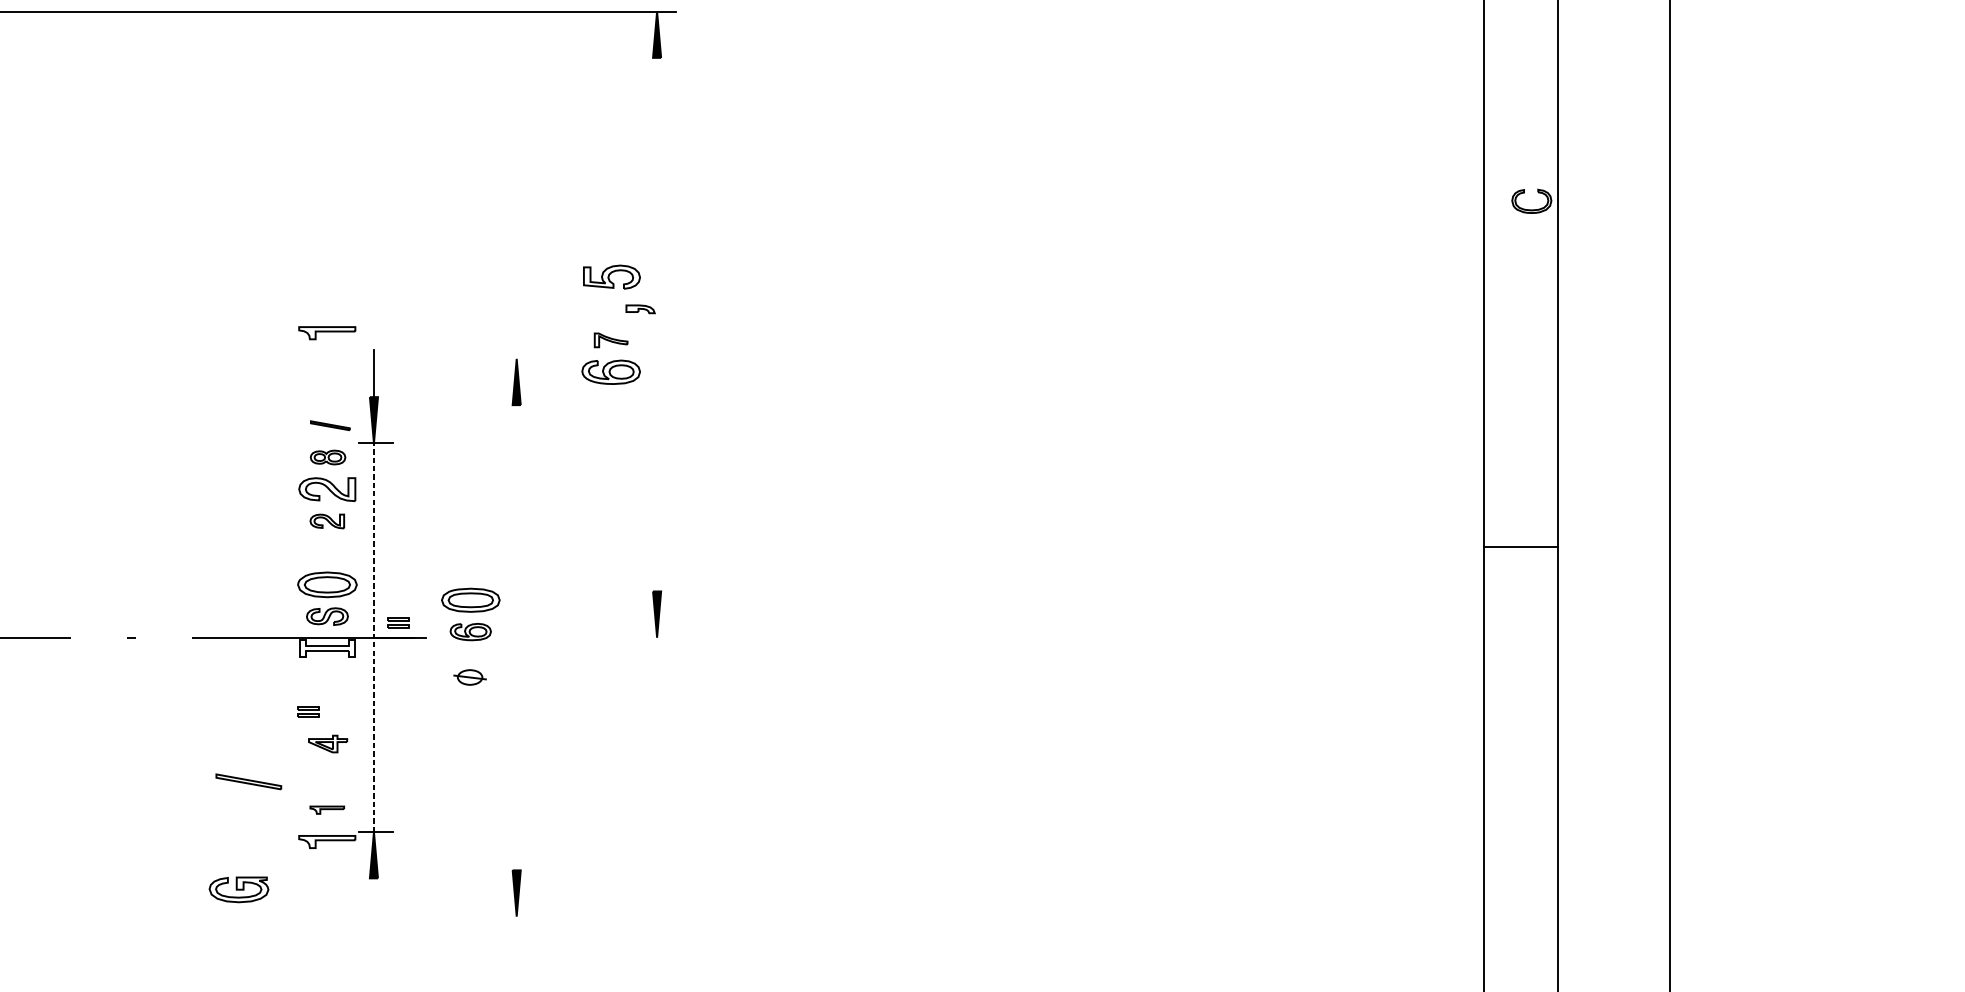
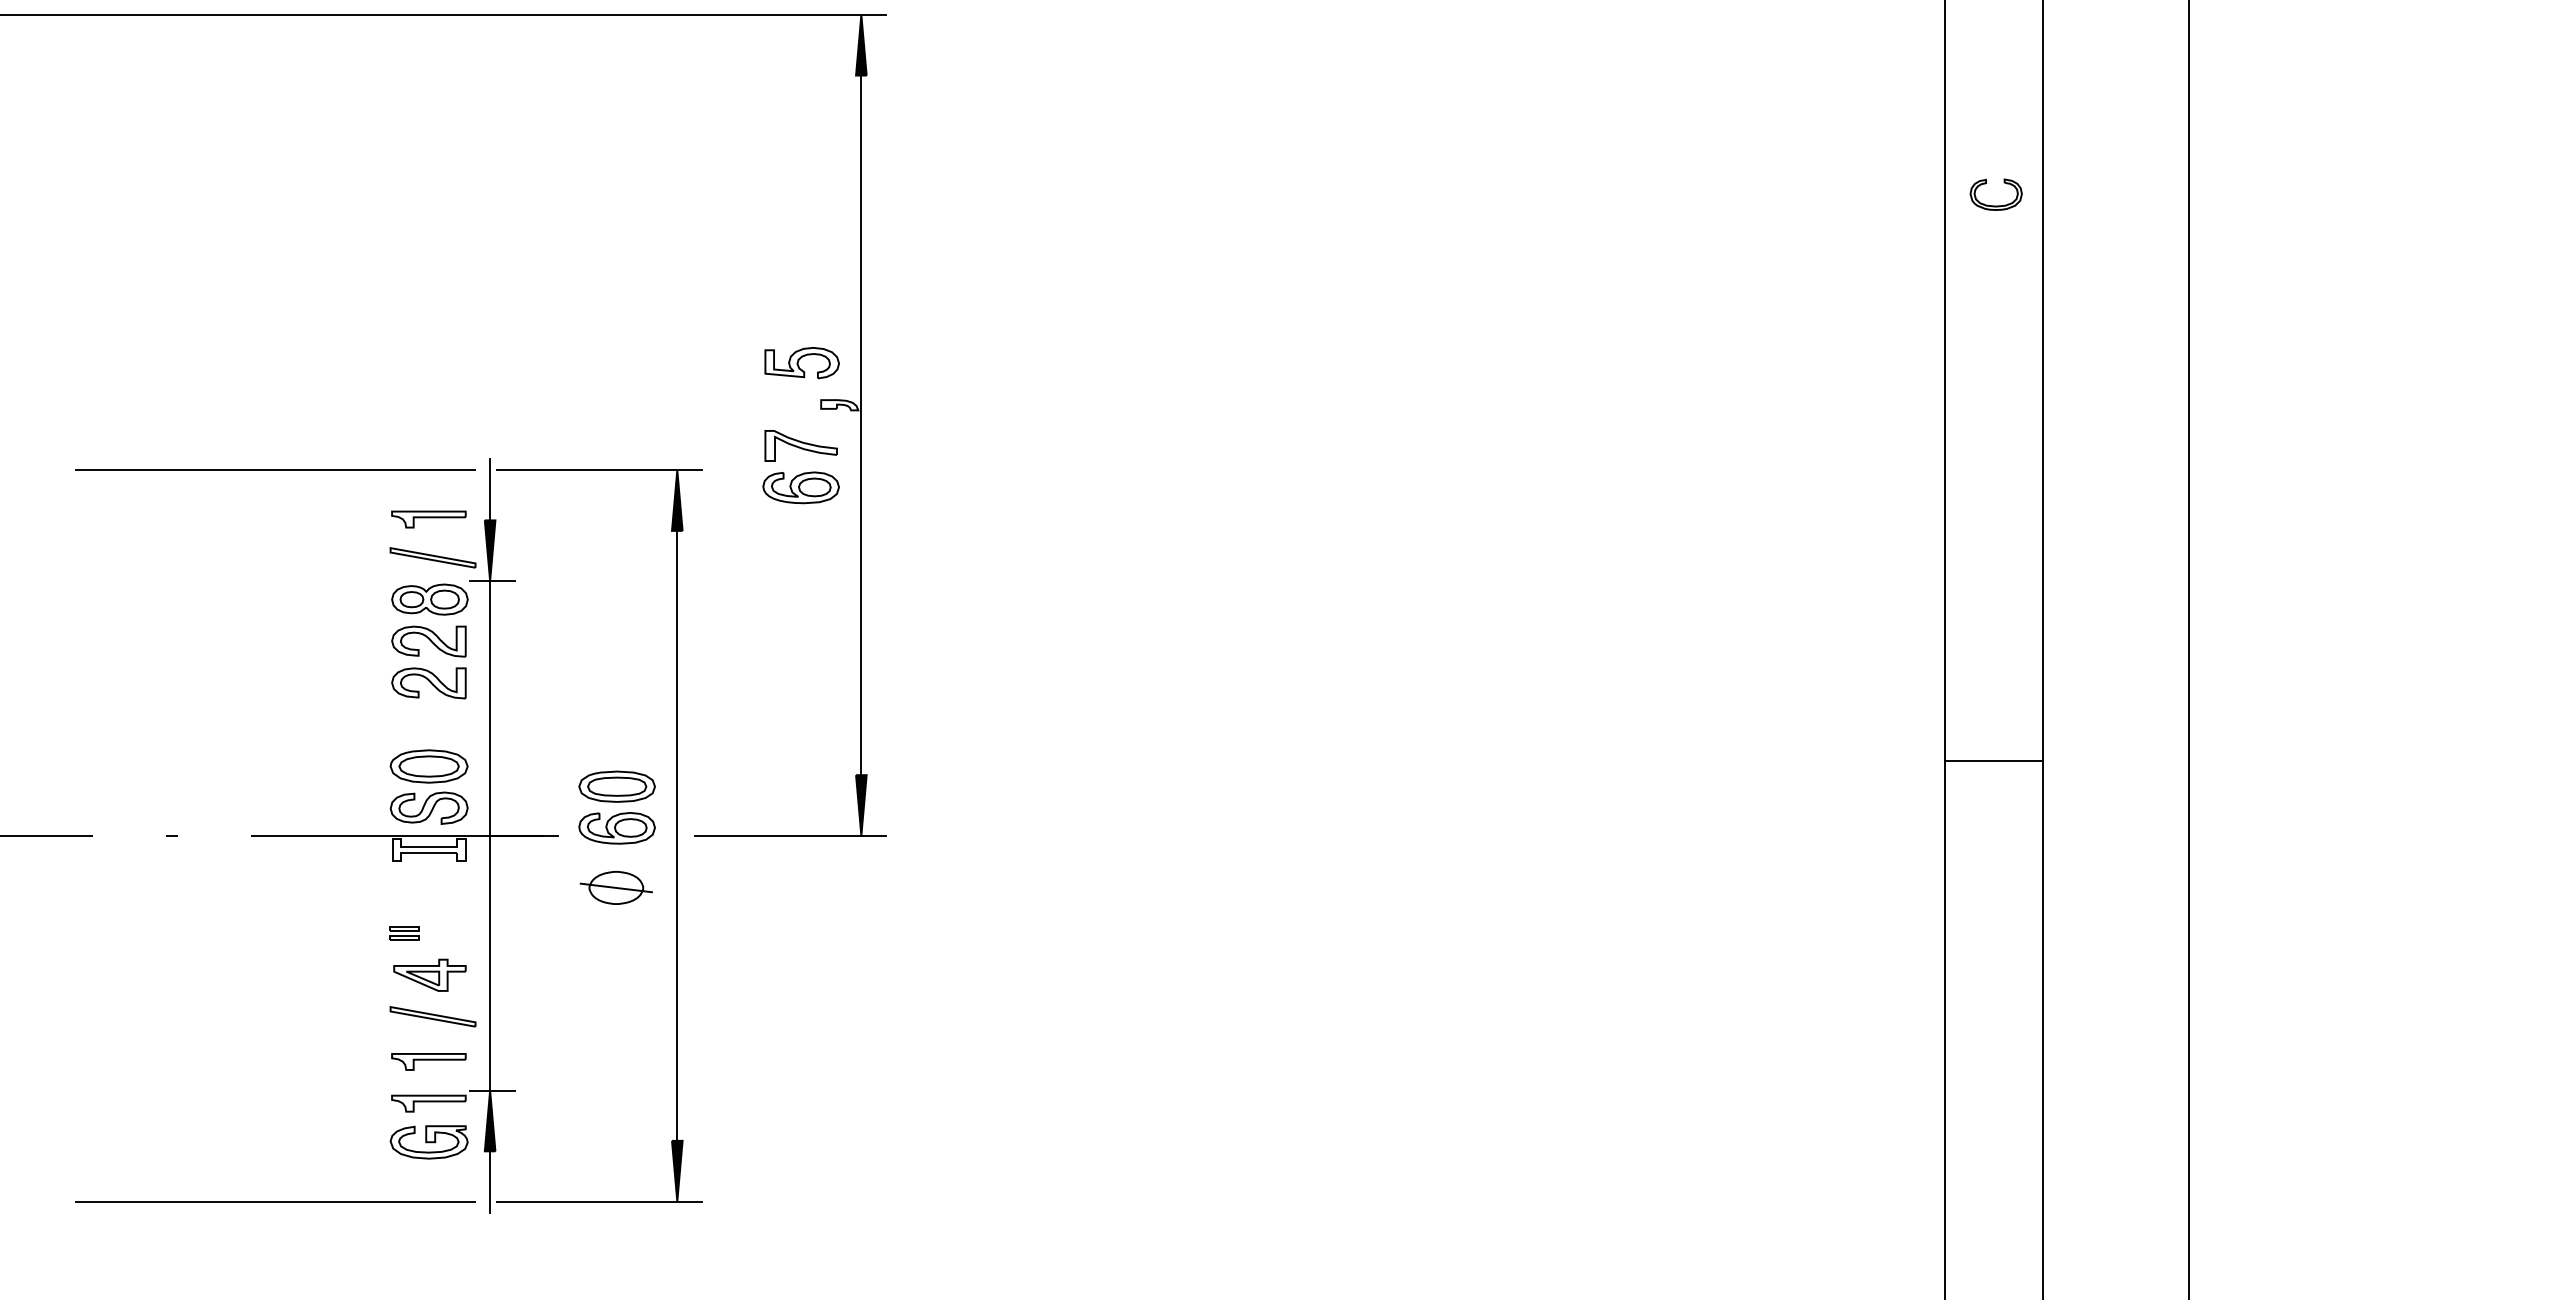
part: (1531, 209) -> (1995, 205), moved
line: (657, 324) -> (861, 425), added
part: (326, 333) -> (428, 519), moved
part: (610, 340) -> (800, 445), size x1.67
line: (210, 359) -> (275, 470), added
line: (456, 359) -> (598, 470), added
part: (330, 425) -> (432, 557), size x1.67
part: (327, 457) -> (429, 599), size x1.67
part: (326, 521) -> (428, 683), size x1.67
line: (1520, 546) -> (1993, 761), moved
part: (326, 616) -> (428, 807), size x1.43
part: (398, 622) -> (522, 816), removed
part: (470, 632) -> (616, 828), size x1.43
line: (374, 637) -> (490, 835), dashed -> solid
line: (516, 637) -> (677, 835), added
line: (602, 637) -> (789, 835), added
part: (469, 677) -> (615, 887), size x1.67
part: (327, 743) -> (429, 974), size x1.43
part: (248, 781) -> (432, 1016), moved
part: (326, 809) -> (428, 1061), size x1.67
part: (238, 889) -> (428, 1142), moved
line: (374, 901) -> (490, 1181), added
line: (210, 916) -> (275, 1201), added
line: (456, 916) -> (598, 1201), added

